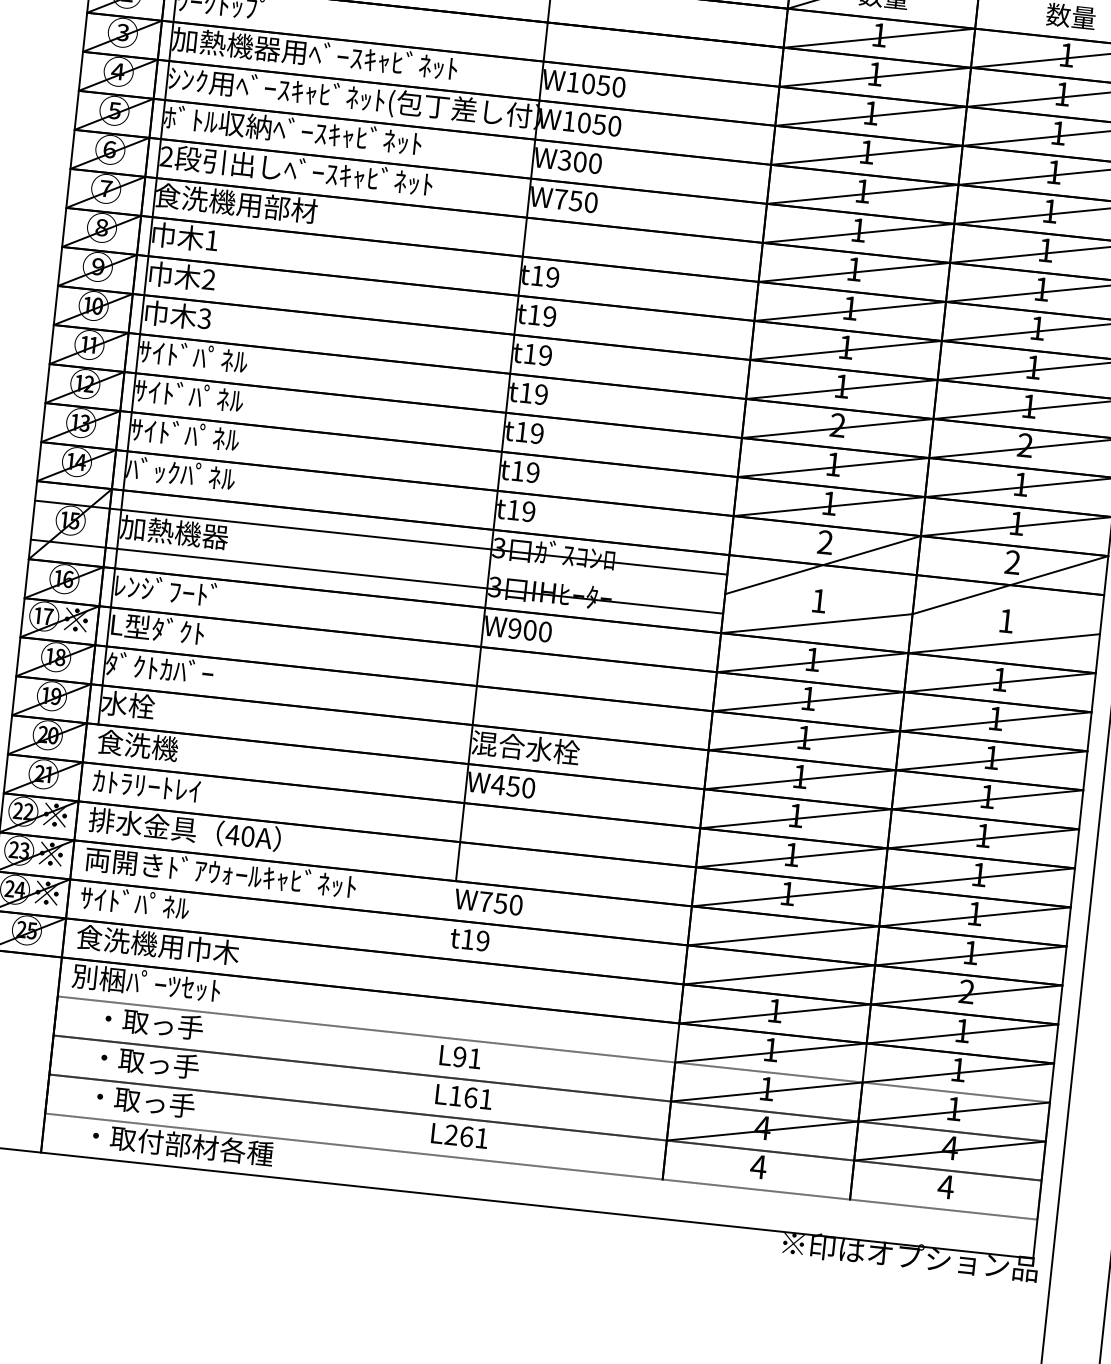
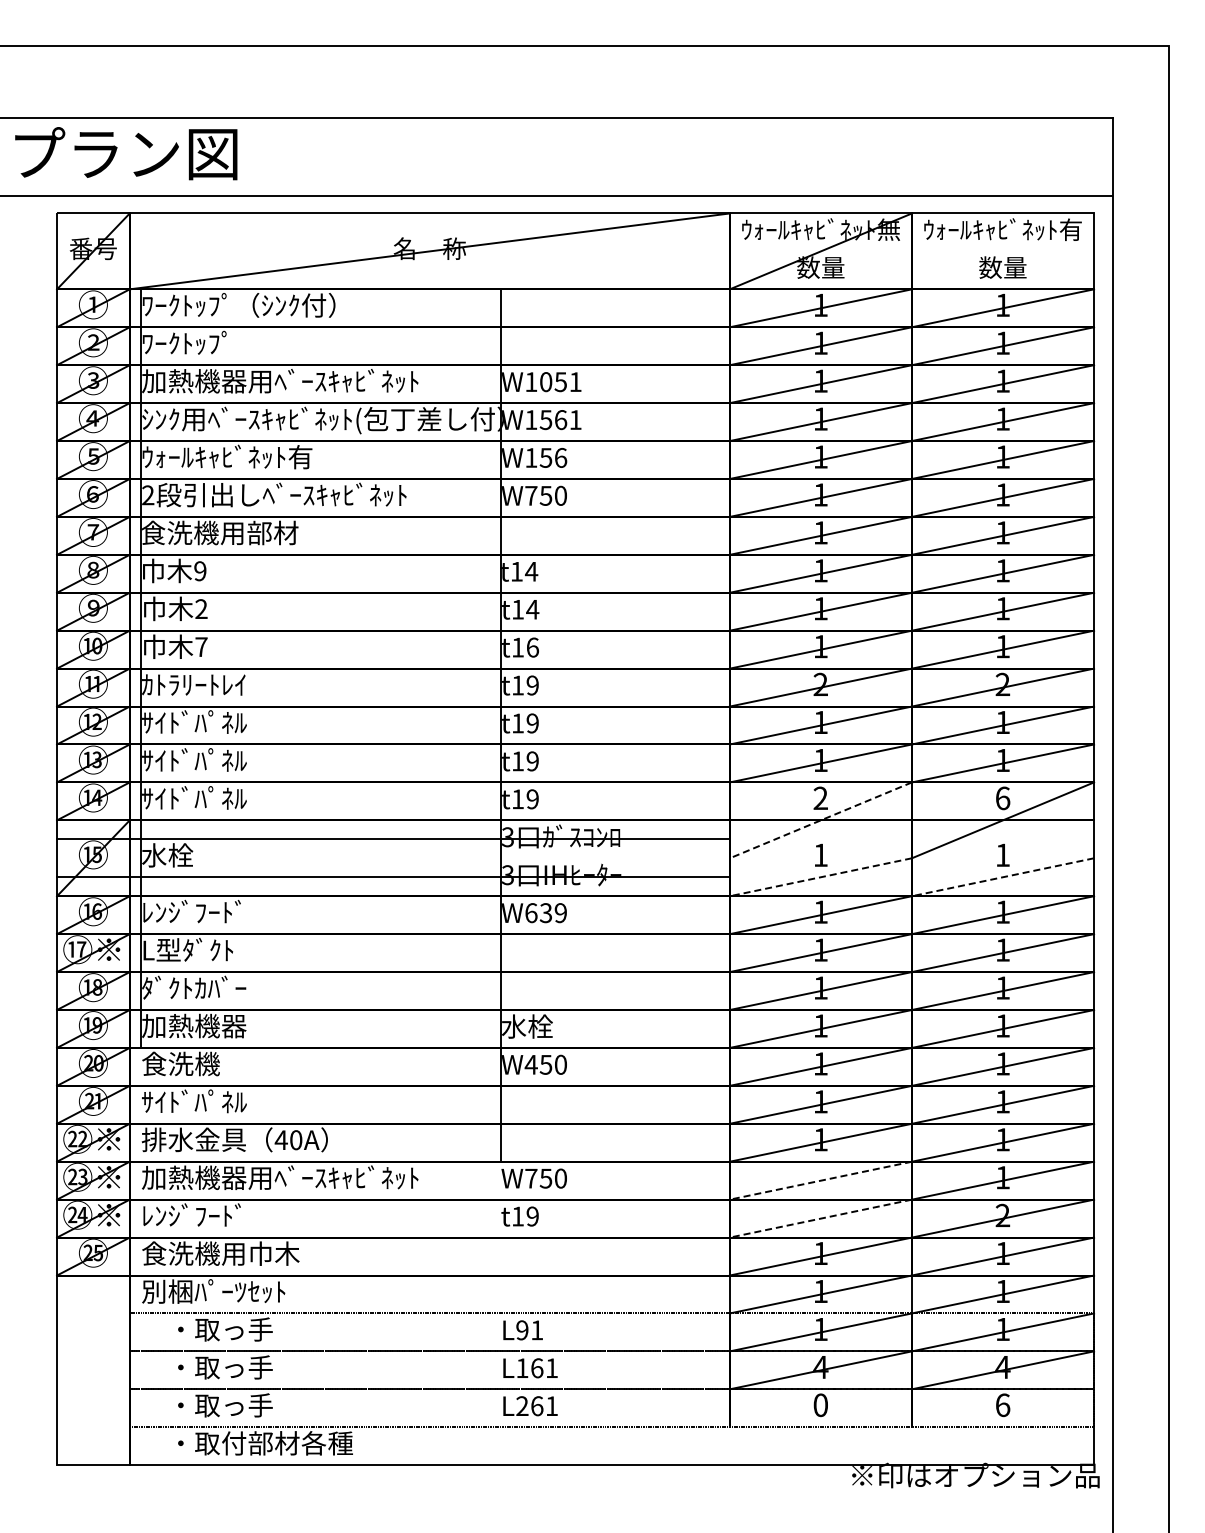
text: (618, 87) -> (575, 382), W1050 -> W1051
text: (599, 125) -> (560, 420), W1050 -> W1561
text: (292, 129) -> (266, 456), ﾎﾞﾄﾙ収納ﾍﾞｰｽｷｬﾋﾞﾈｯﾄ -> ｳｫｰﾙｷｬﾋﾞﾈｯﾄ有
text: (580, 161) -> (546, 457), W300 -> W156
text: (212, 240) -> (200, 571), 1 -> 9
text: (552, 277) -> (531, 571), t19 -> t14
text: (549, 316) -> (532, 609), t19 -> t14
text: (204, 319) -> (201, 647), 3 -> 7
text: (193, 355) -> (194, 683), ｻｲﾄﾞﾊﾟﾈﾙ -> ｶﾄﾗﾘｰﾄﾚｲ
text: (545, 355) -> (532, 647), t19 -> t16
text: (153, 469) -> (167, 797), ﾊﾞｯｸﾊﾟﾈﾙ -> ｻｲﾄﾞﾊﾟﾈﾙ
text: (174, 532) -> (194, 855), 加熱機器 -> 水栓
text: (1012, 562) -> (1002, 798), 2 -> 6
line: (822, 565) -> (820, 820), solid -> dashed
line: (816, 623) -> (820, 877), solid -> dashed
text: (529, 630) -> (545, 913), W900 -> W639
line: (1003, 643) -> (1002, 877), solid -> dashed
text: (155, 707) -> (194, 1025), 水栓 -> 加熱機器
text: (526, 747) -> (554, 1026), 混合水栓 -> 水栓
text: (147, 785) -> (194, 1101), ｶﾄﾗﾘｰﾄﾚｲ -> ｻｲﾄﾞﾊﾟﾈﾙ
text: (227, 873) -> (280, 1177), 両開きﾄﾞｱｳｫｰﾙｷｬﾋﾞﾈｯﾄ -> 加熱機器用ﾍﾞｰｽｷｬﾋﾞﾈｯﾄ
text: (135, 901) -> (194, 1214), ｻｲﾄﾞﾊﾟﾈﾙ -> ﾚﾝｼﾞﾌｰﾄﾞ
line: (783, 935) -> (820, 1180), solid -> dashed
line: (778, 974) -> (820, 1218), solid -> dashed
text: (758, 1167) -> (820, 1405), 4 -> 0
text: (945, 1187) -> (1002, 1405), 4 -> 6

